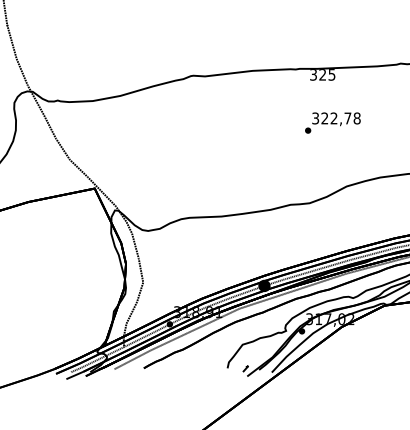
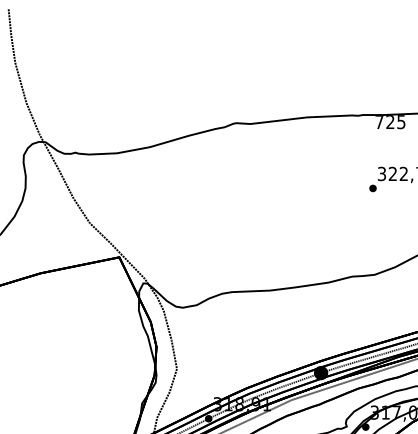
text: (313, 74) -> (379, 121), 325 -> 725

